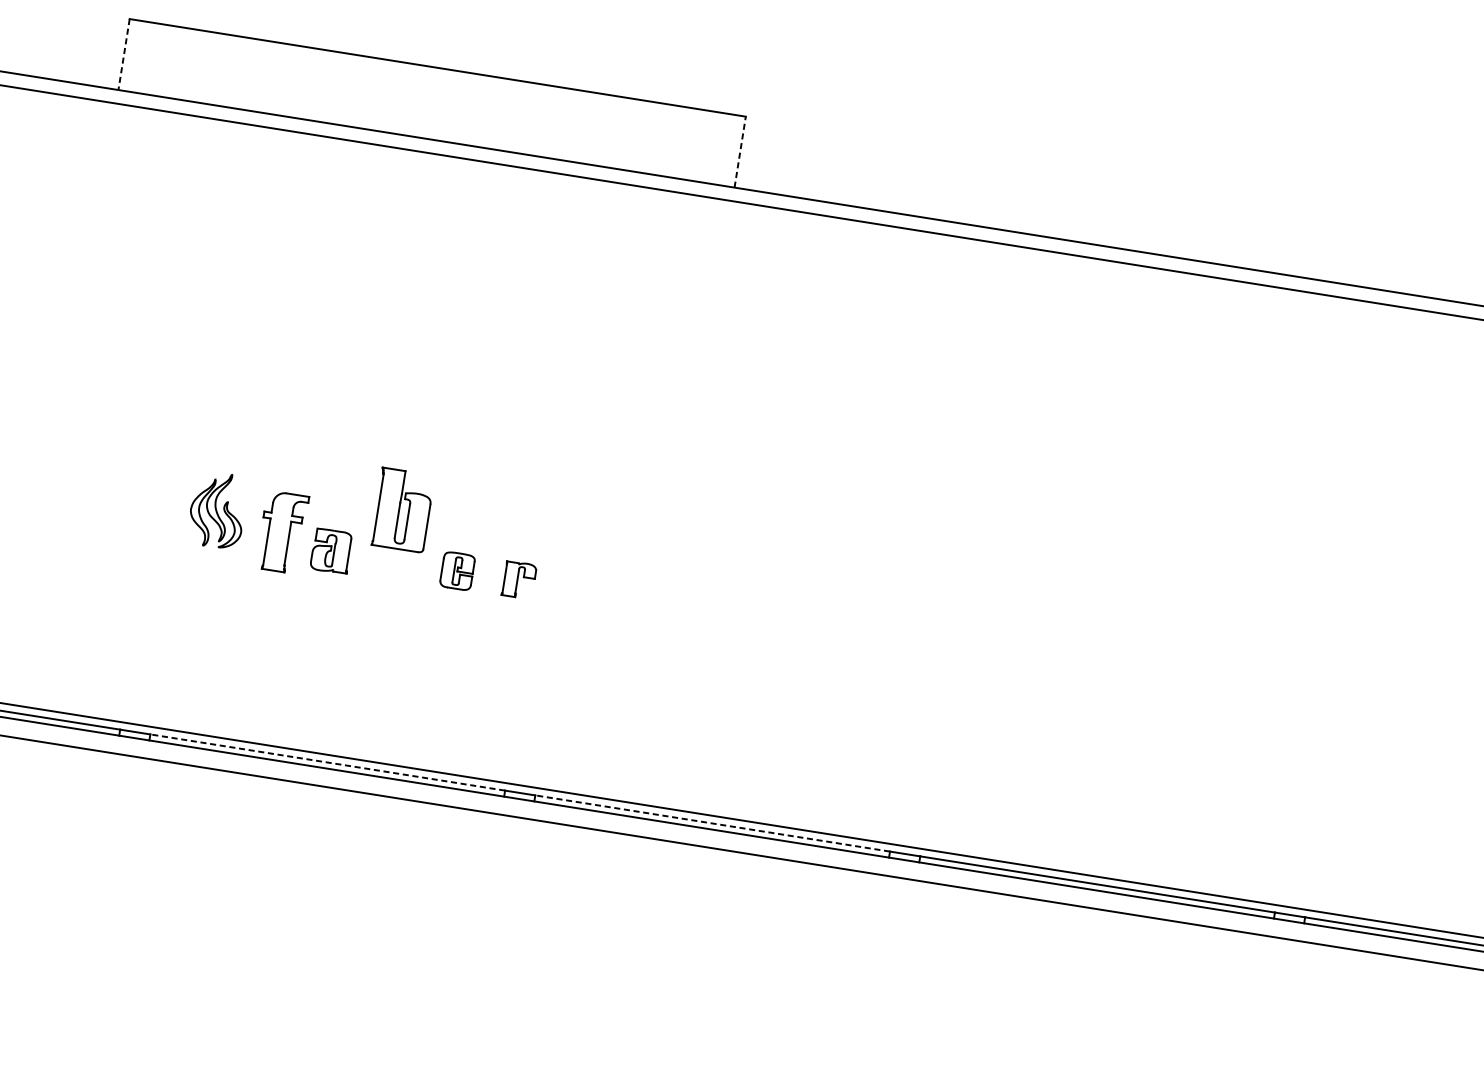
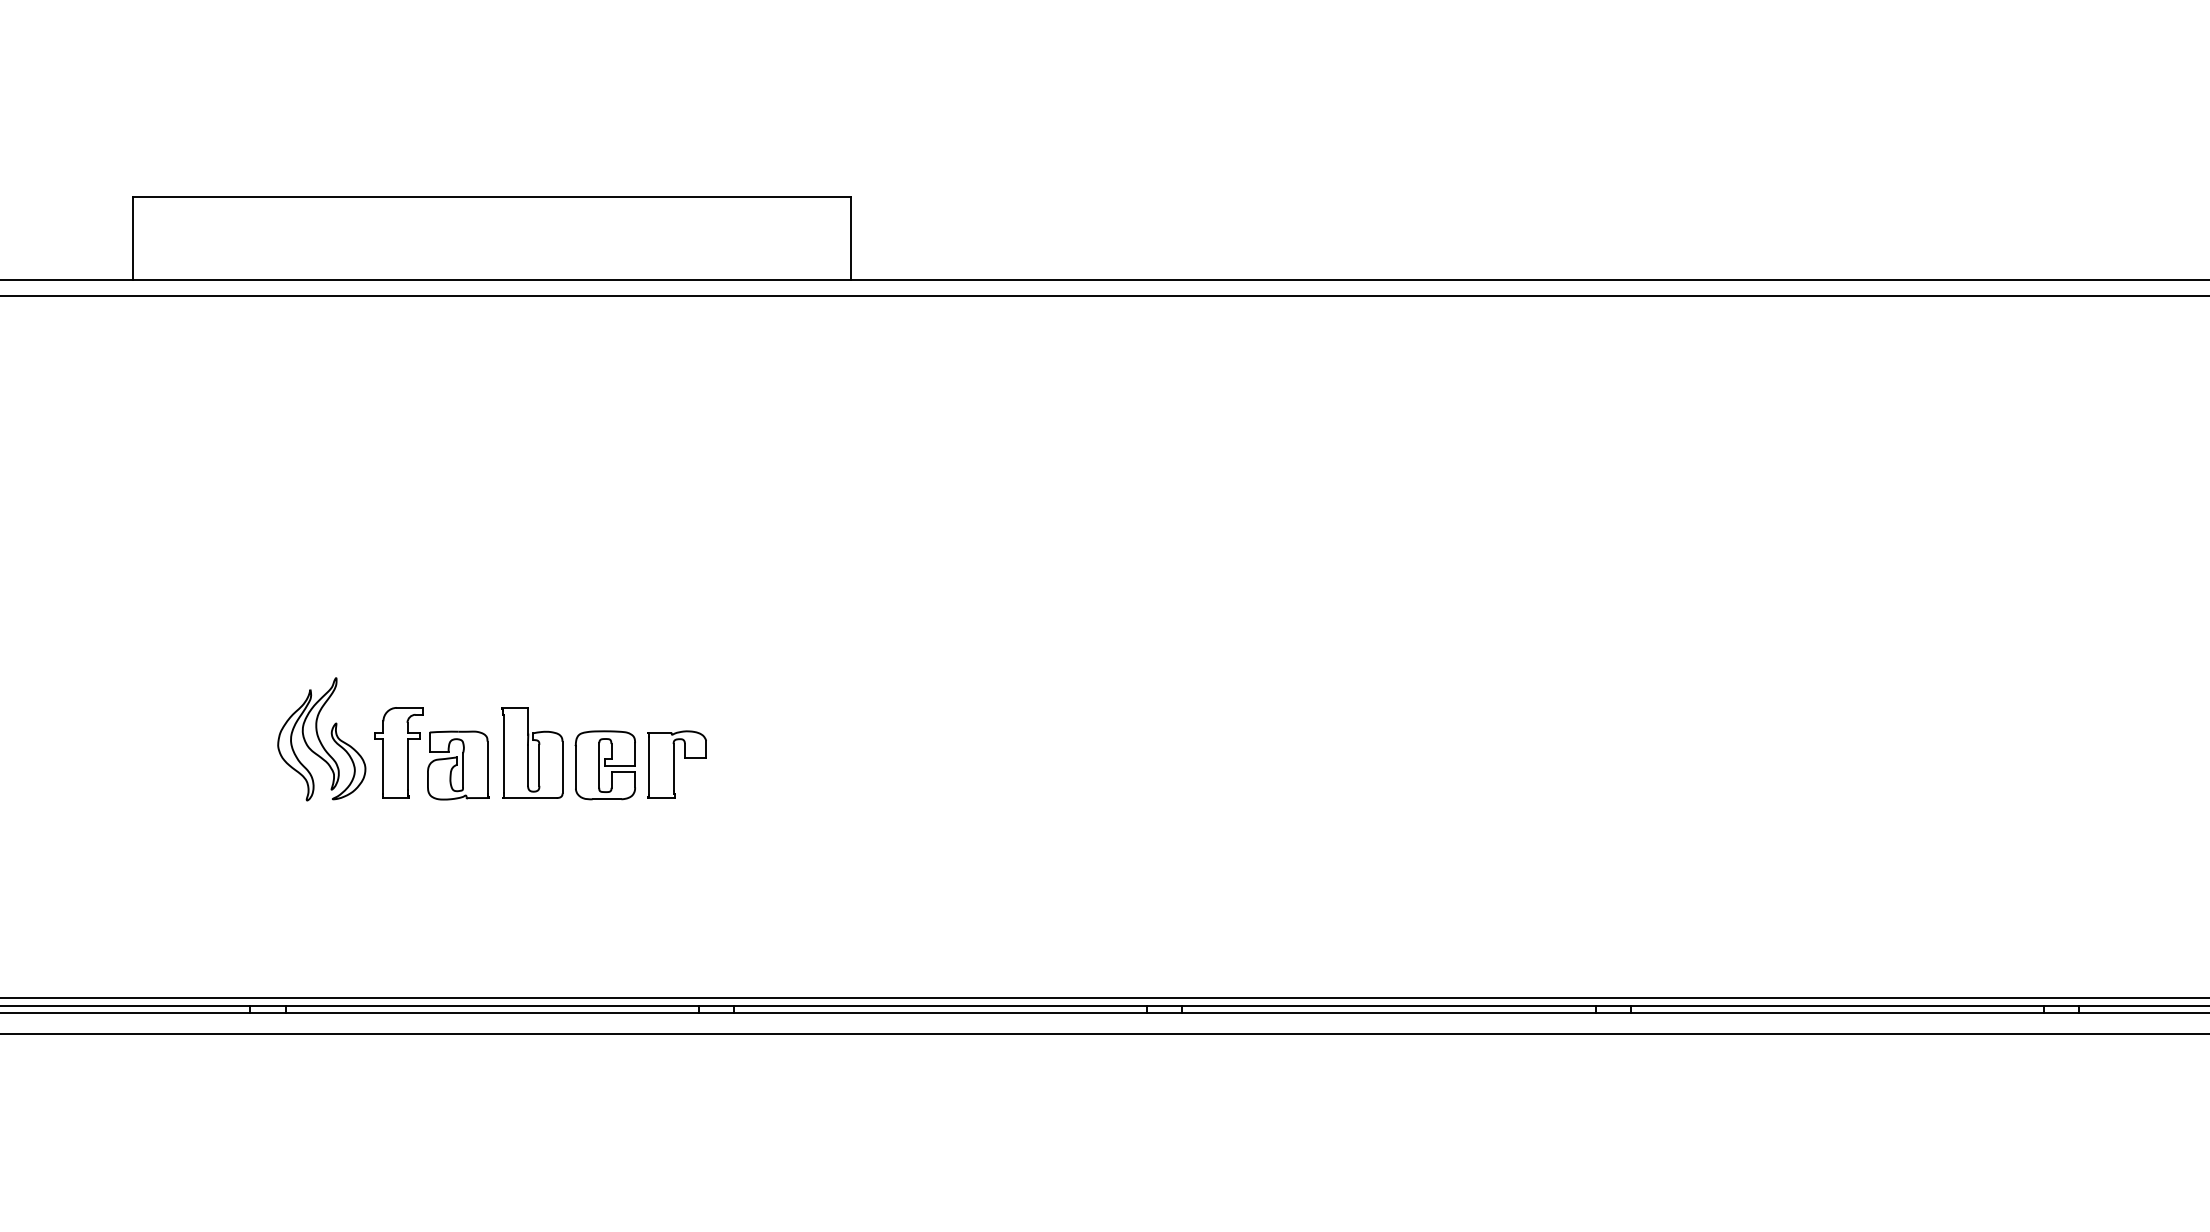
line: (124, 54) -> (133, 238), dashed -> solid
line: (740, 151) -> (851, 237), dashed -> solid
part: (403, 509) -> (532, 752), moved
part: (217, 510) -> (321, 739), size x1.43
part: (331, 551) -> (458, 765), size x1.43
part: (456, 571) -> (604, 765), size x1.67
part: (518, 579) -> (676, 764), size x1.67
line: (327, 762) -> (492, 1006), dashed -> solid
line: (712, 823) -> (940, 1006), dashed -> solid

